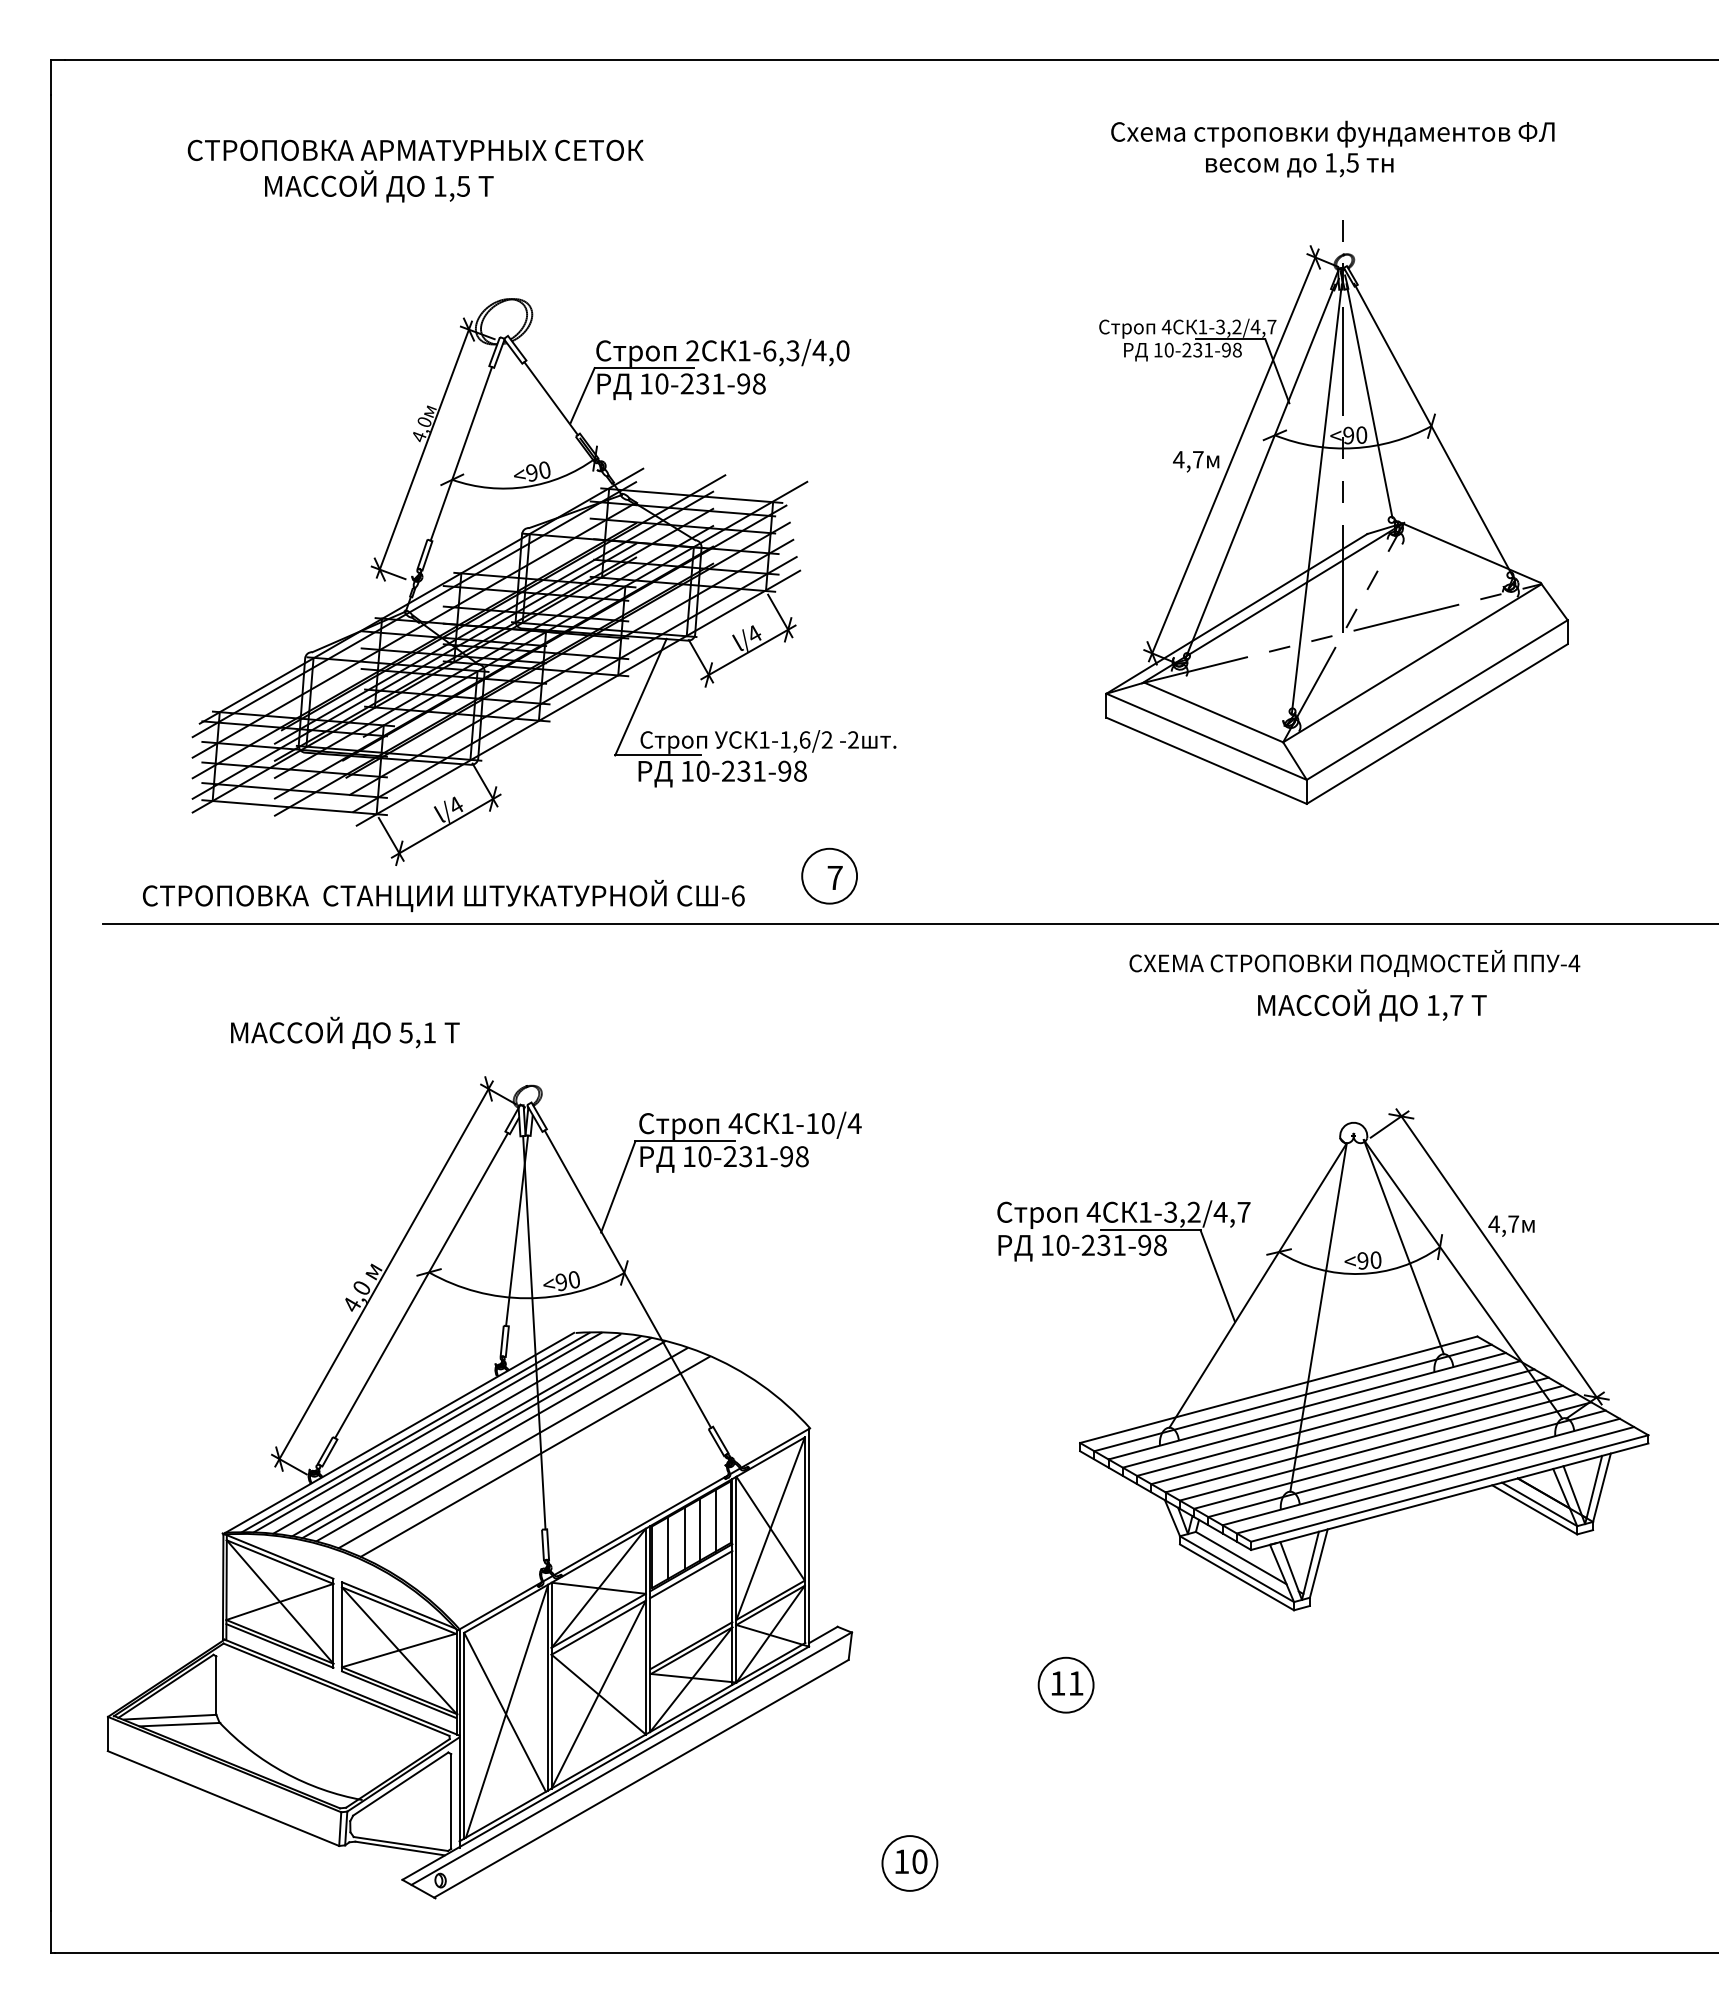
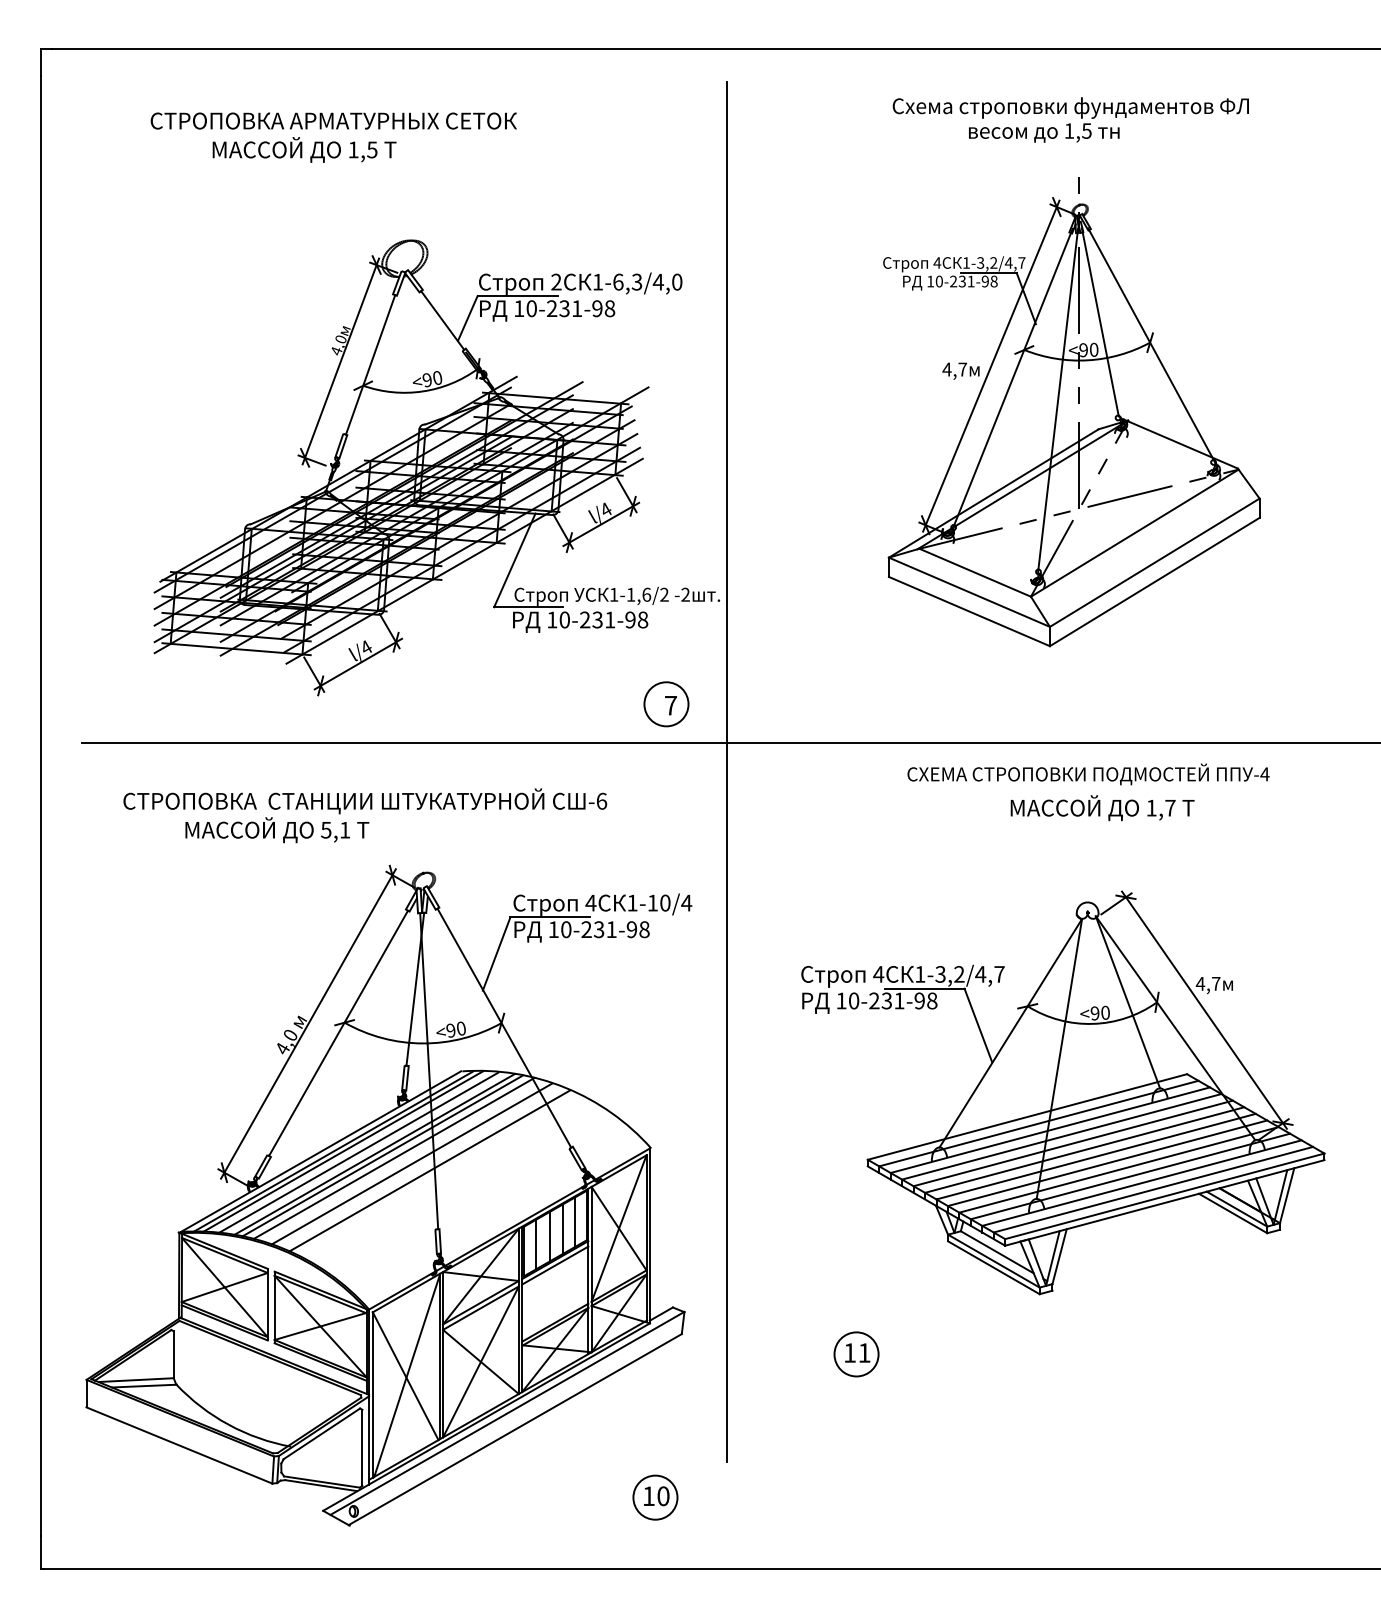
text: (443, 896) -> (365, 801), moved
line: (905, 959) -> (727, 771), added
part: (909, 1863) -> (655, 1497), moved

